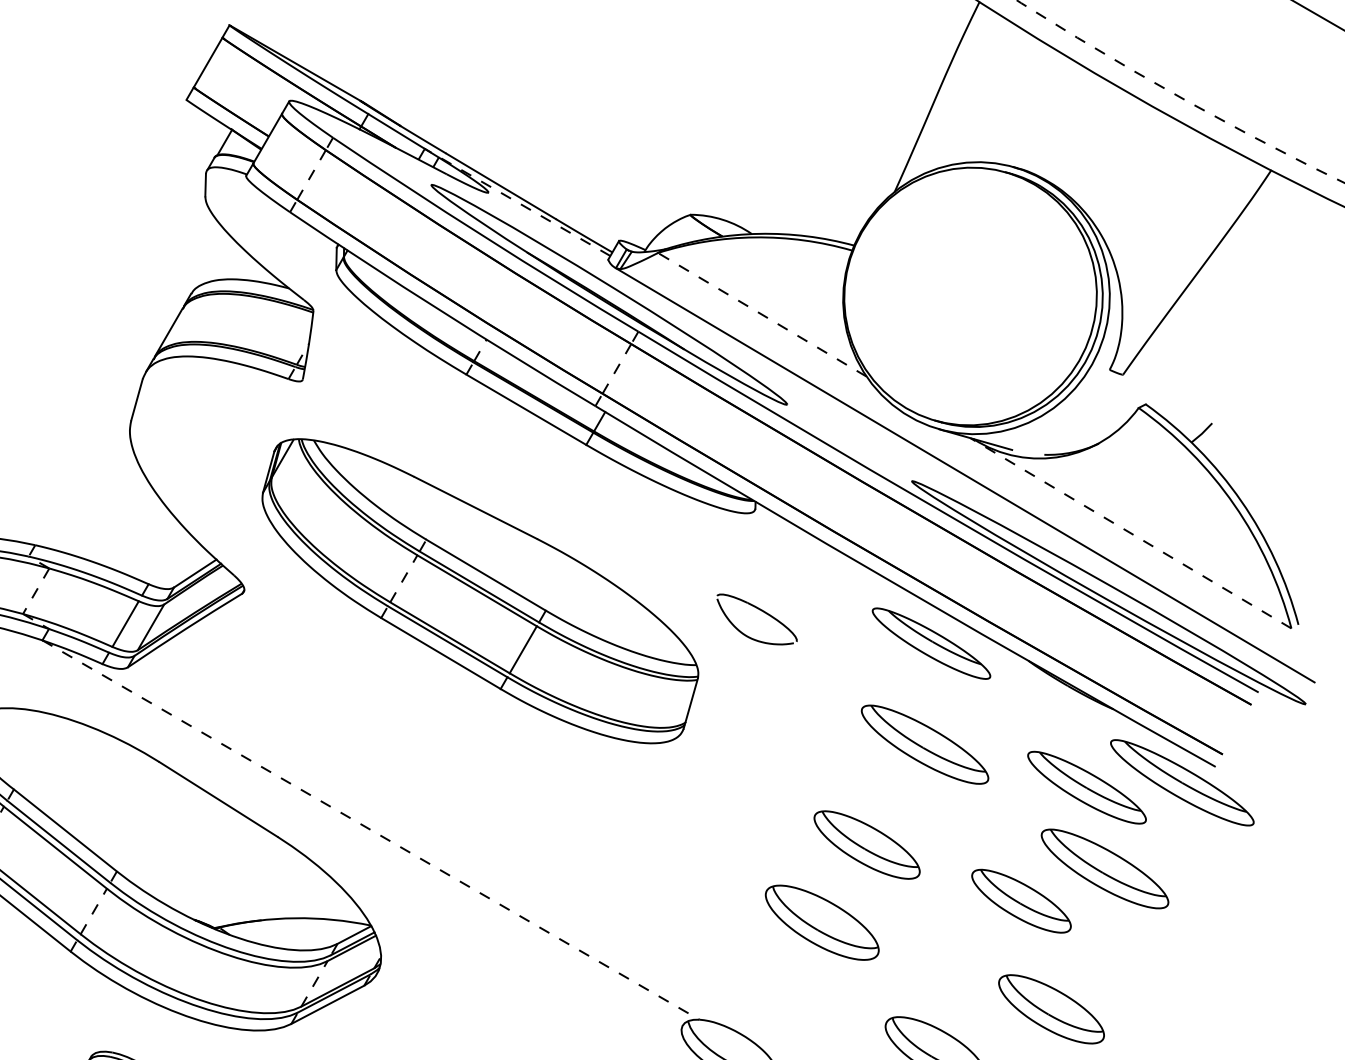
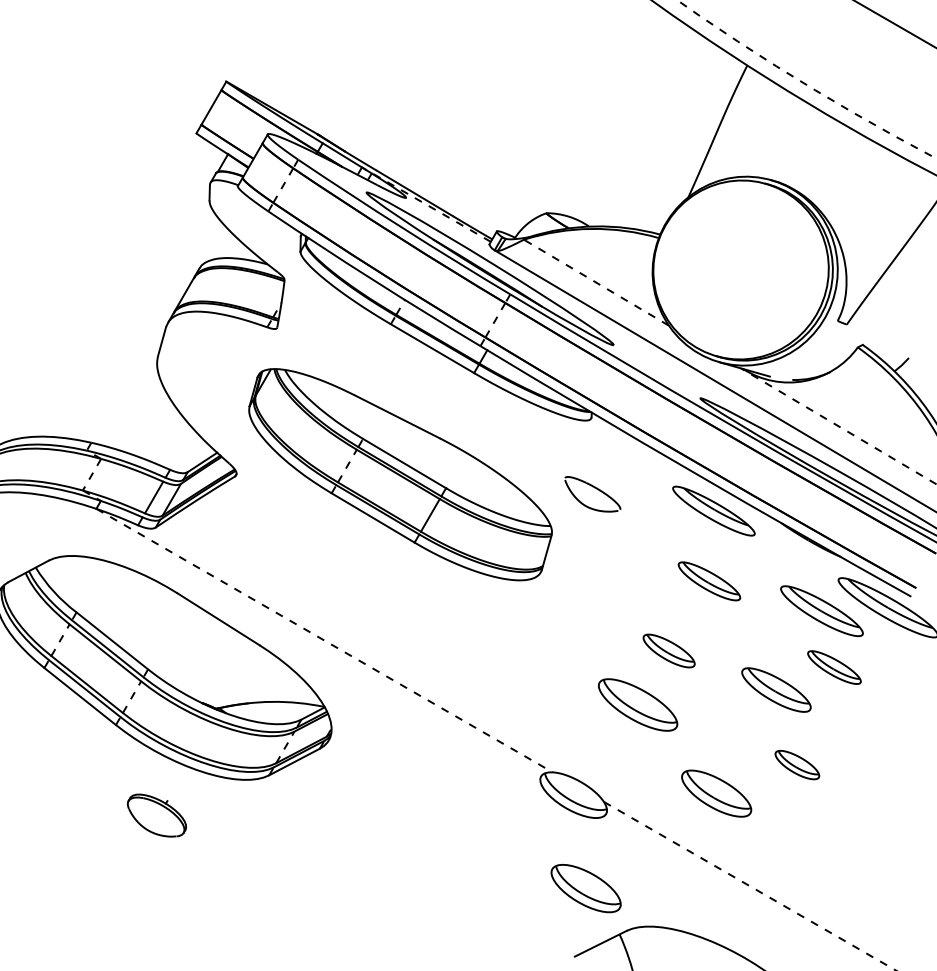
part: (925, 744) -> (709, 581), size x0.7
part: (866, 844) -> (668, 650), size x0.7
part: (1105, 868) -> (834, 667), size x0.6
part: (1051, 1008) -> (797, 764), size x0.6

